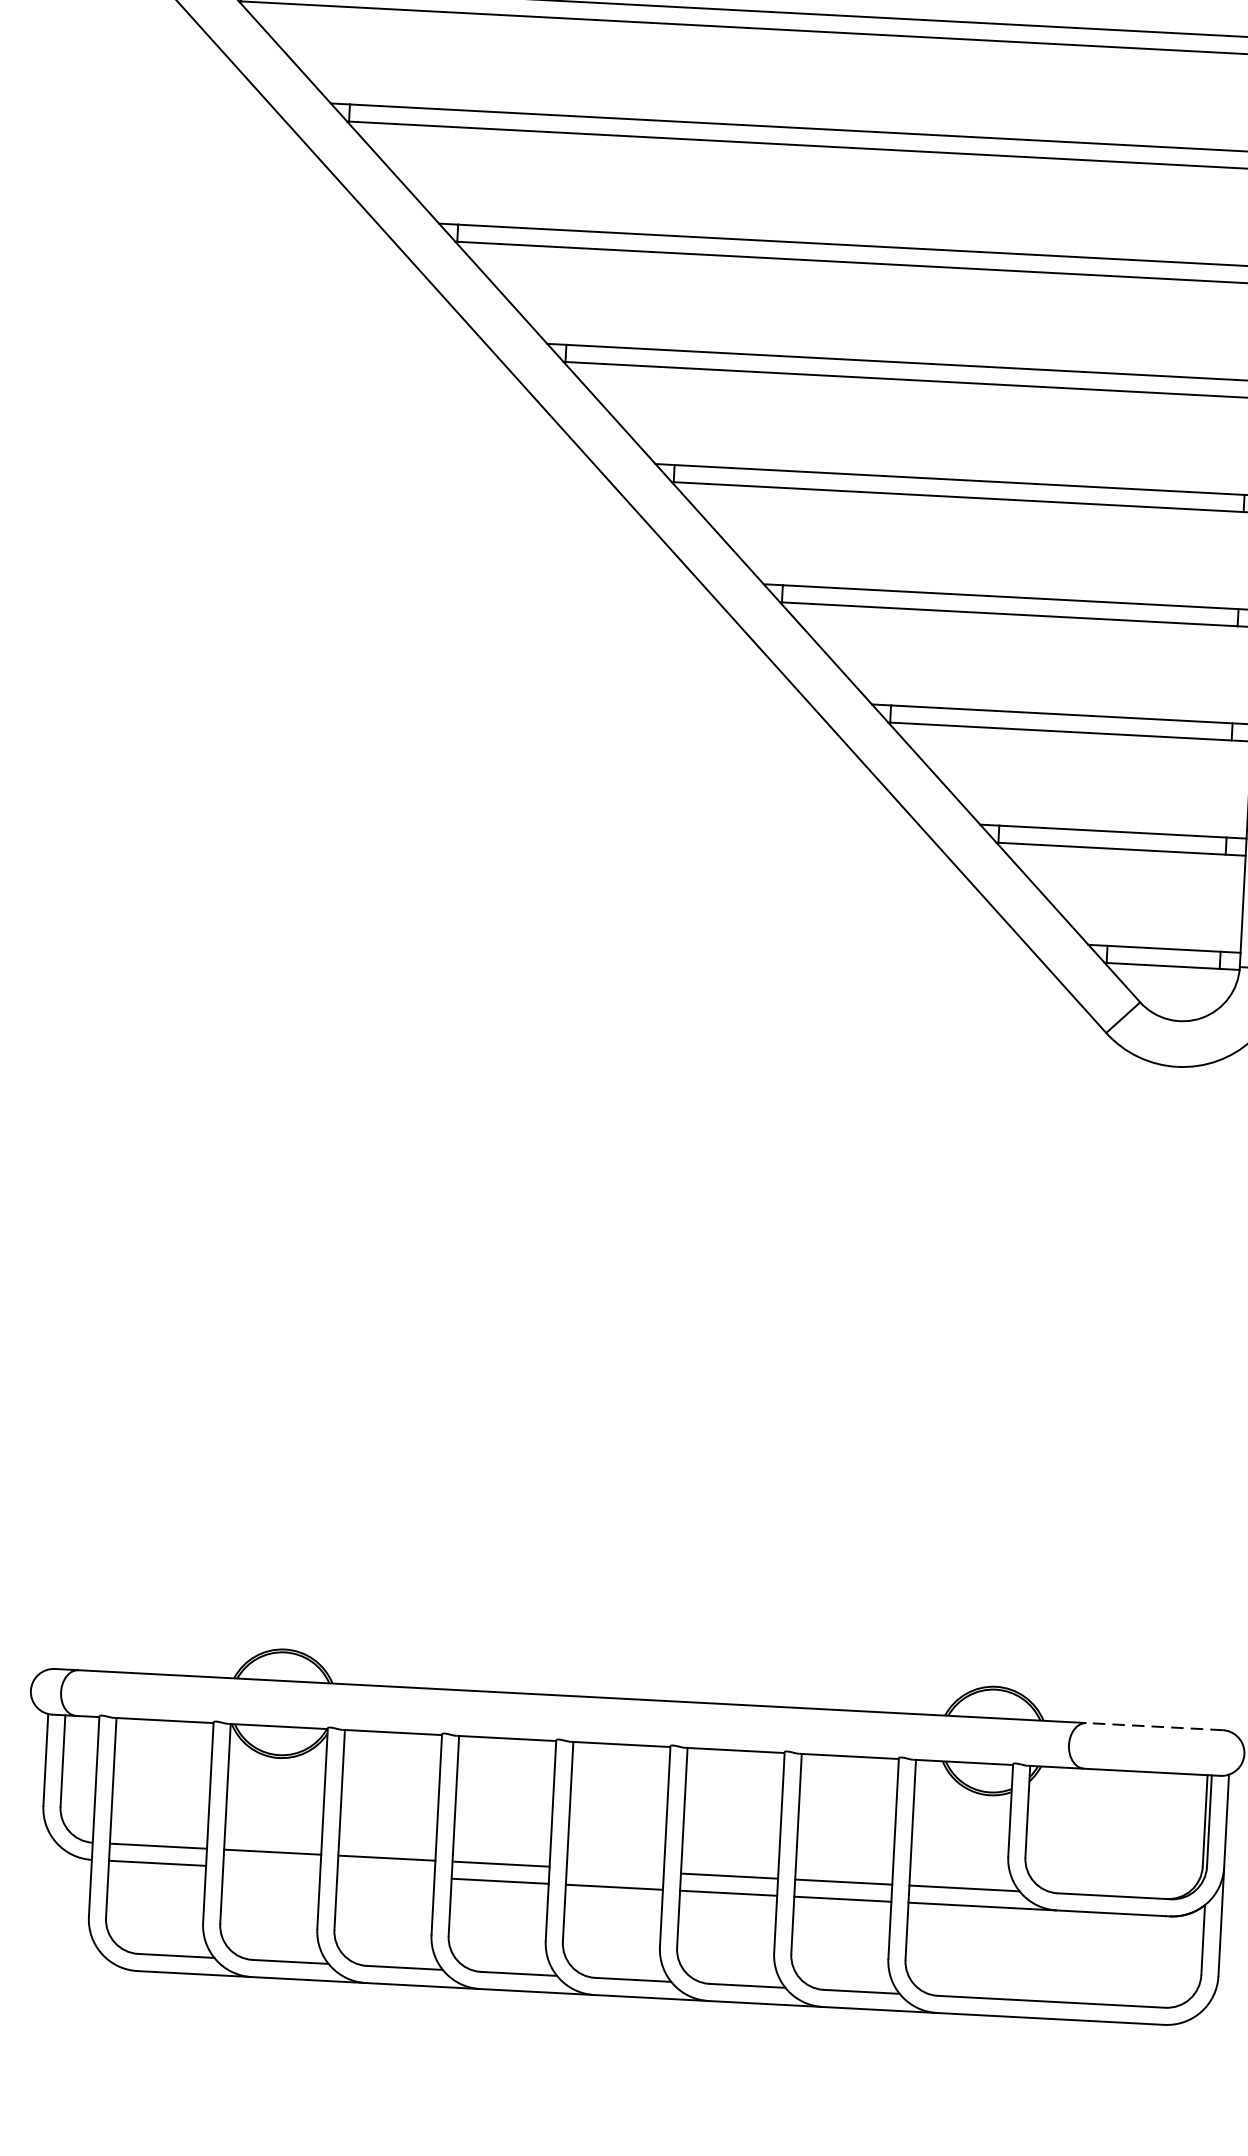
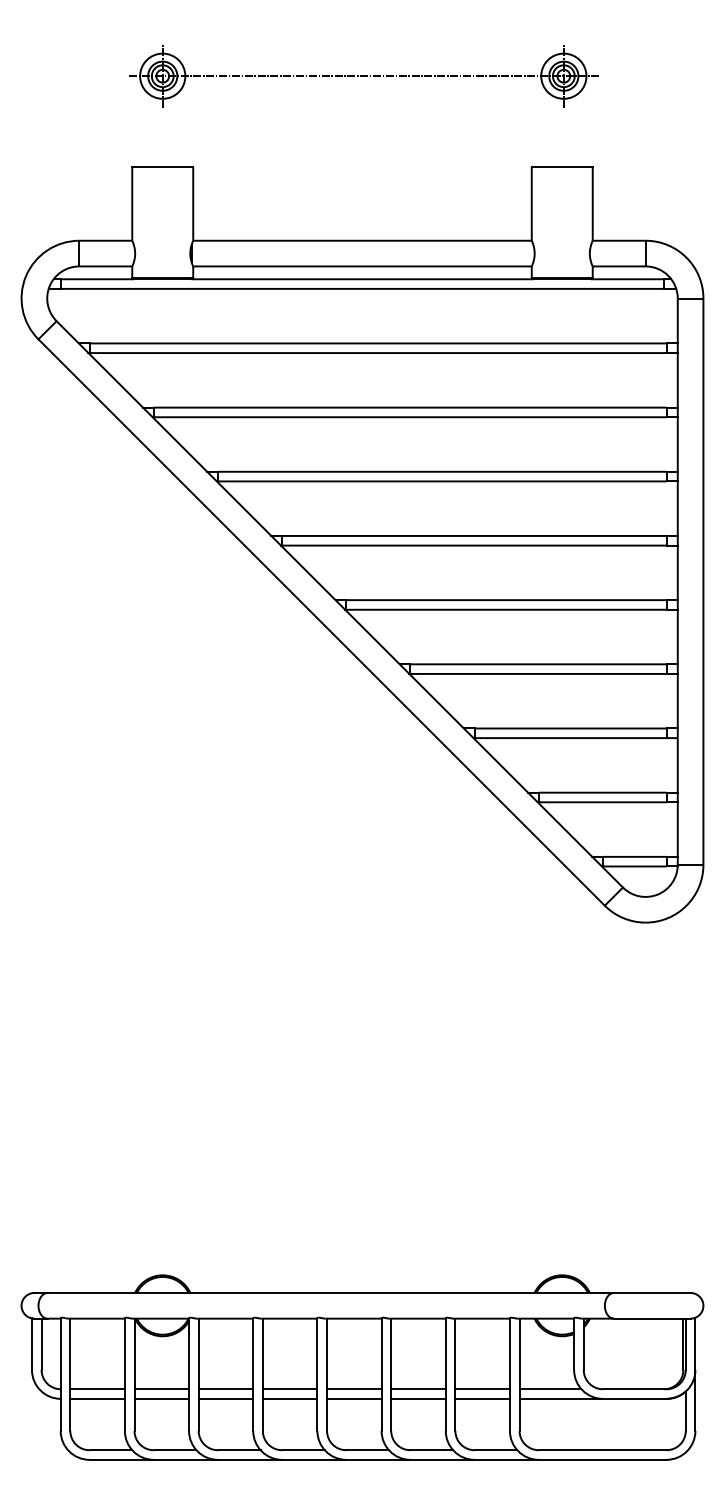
line: (1153, 1725) -> (651, 1292), dashed -> solid
line: (271, 1868) -> (161, 1398), added
line: (615, 1870) -> (354, 1389), added
line: (385, 1874) -> (225, 1398), added

